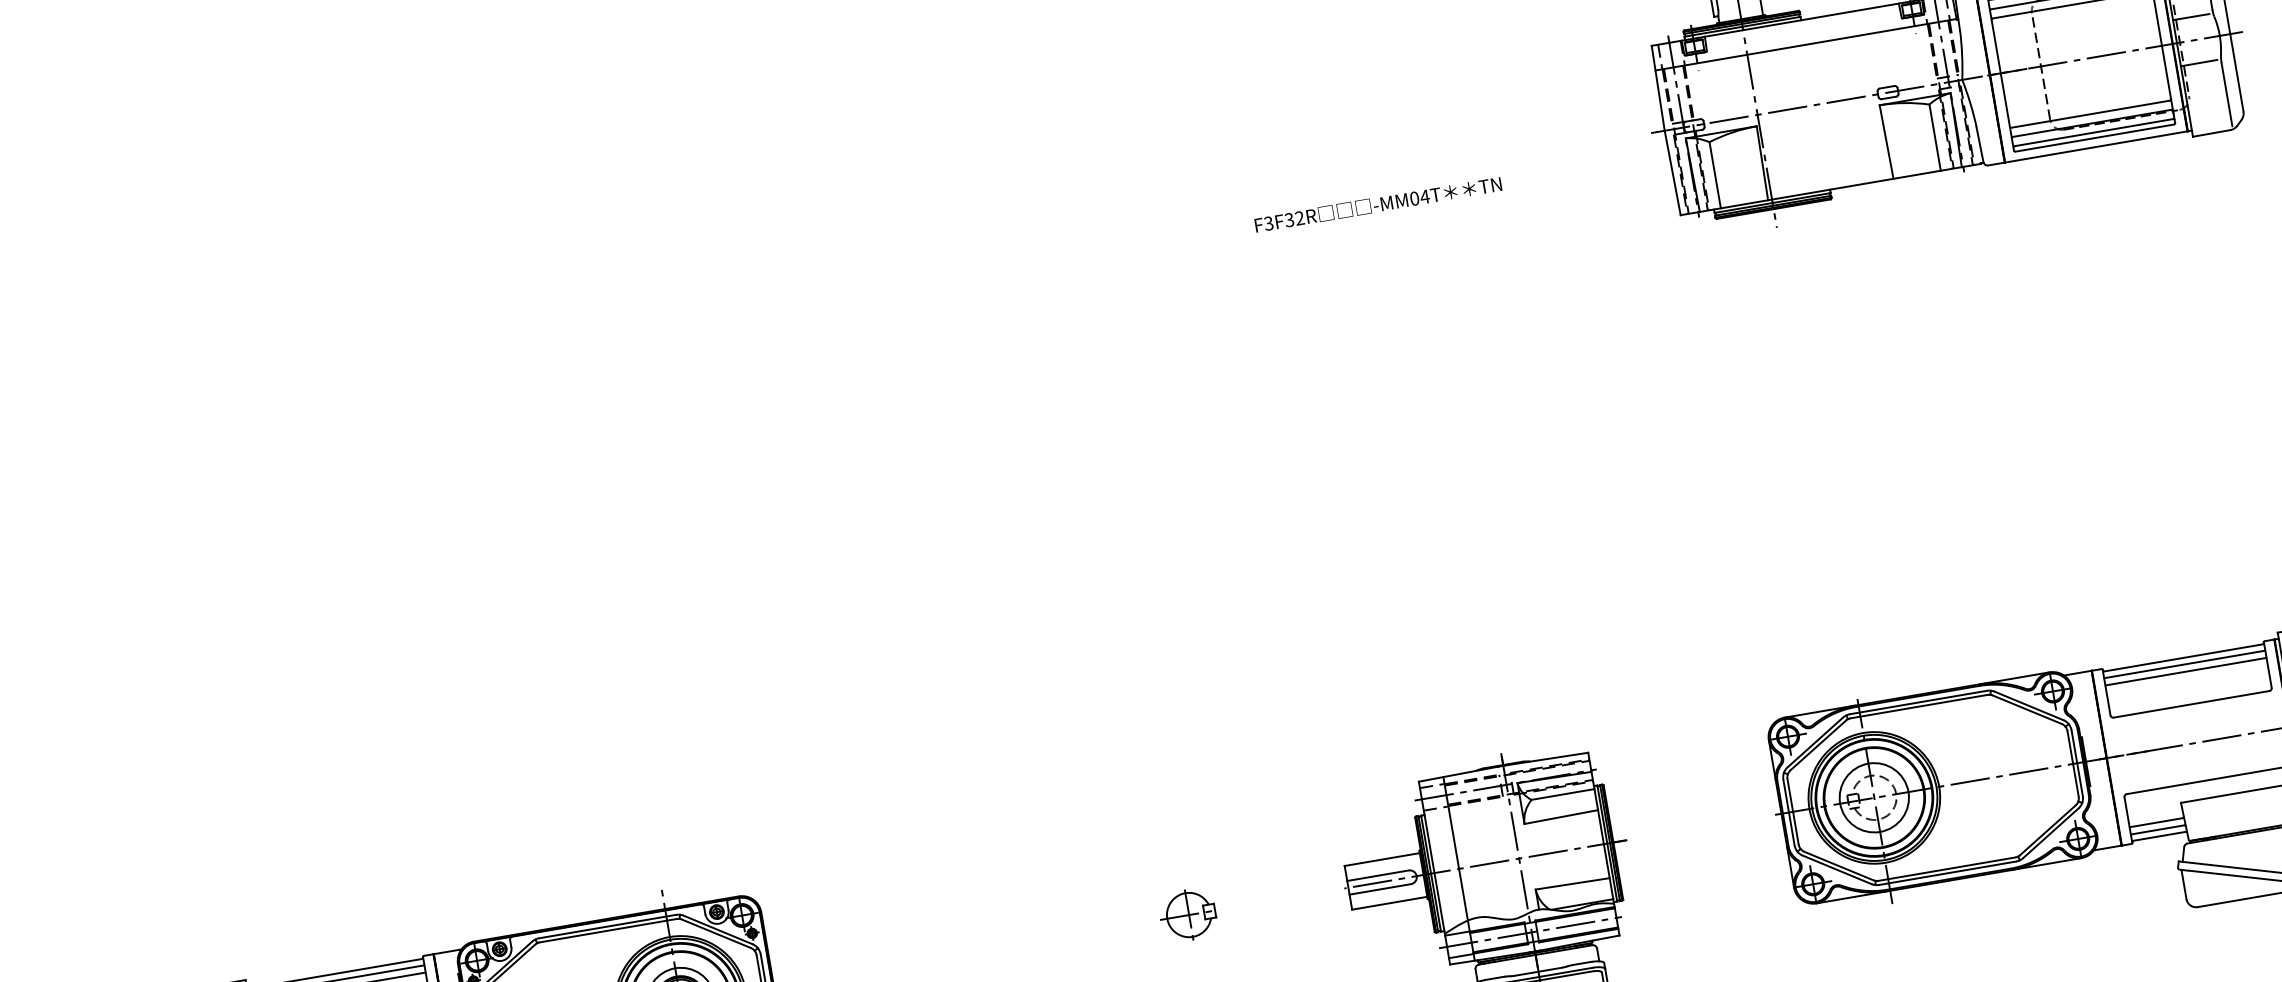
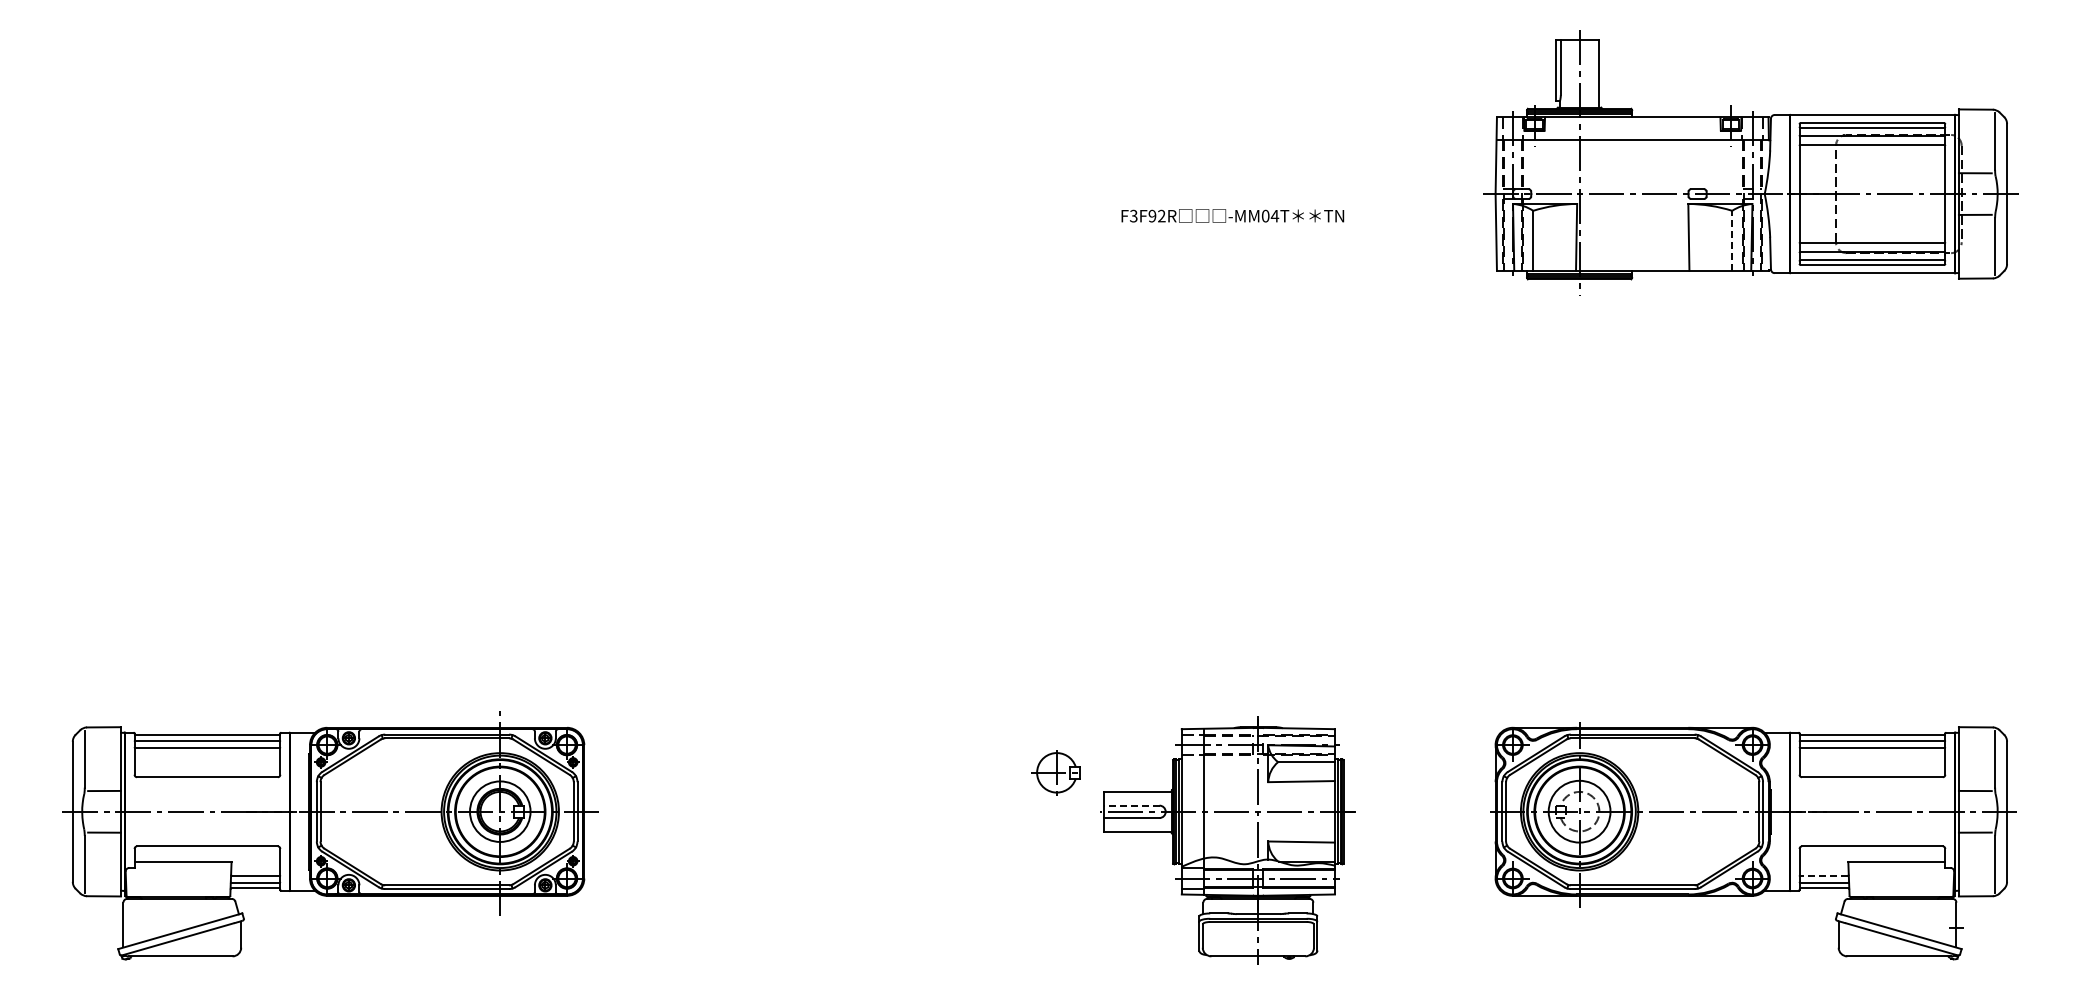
line: (1935, 137) -> (1732, 240), solid -> dashed
text: (1289, 220) -> (1152, 216), F3F32R -> F3F92R
line: (2156, 822) -> (1823, 875), solid -> dashed
line: (1377, 875) -> (1131, 805), solid -> dashed
part: (1187, 914) -> (1055, 772), moved

